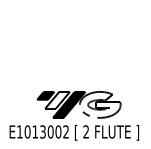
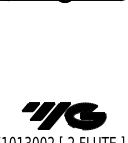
fill: (57, 99) -> (42, 111), added
fill: (99, 104) -> (84, 116), added

